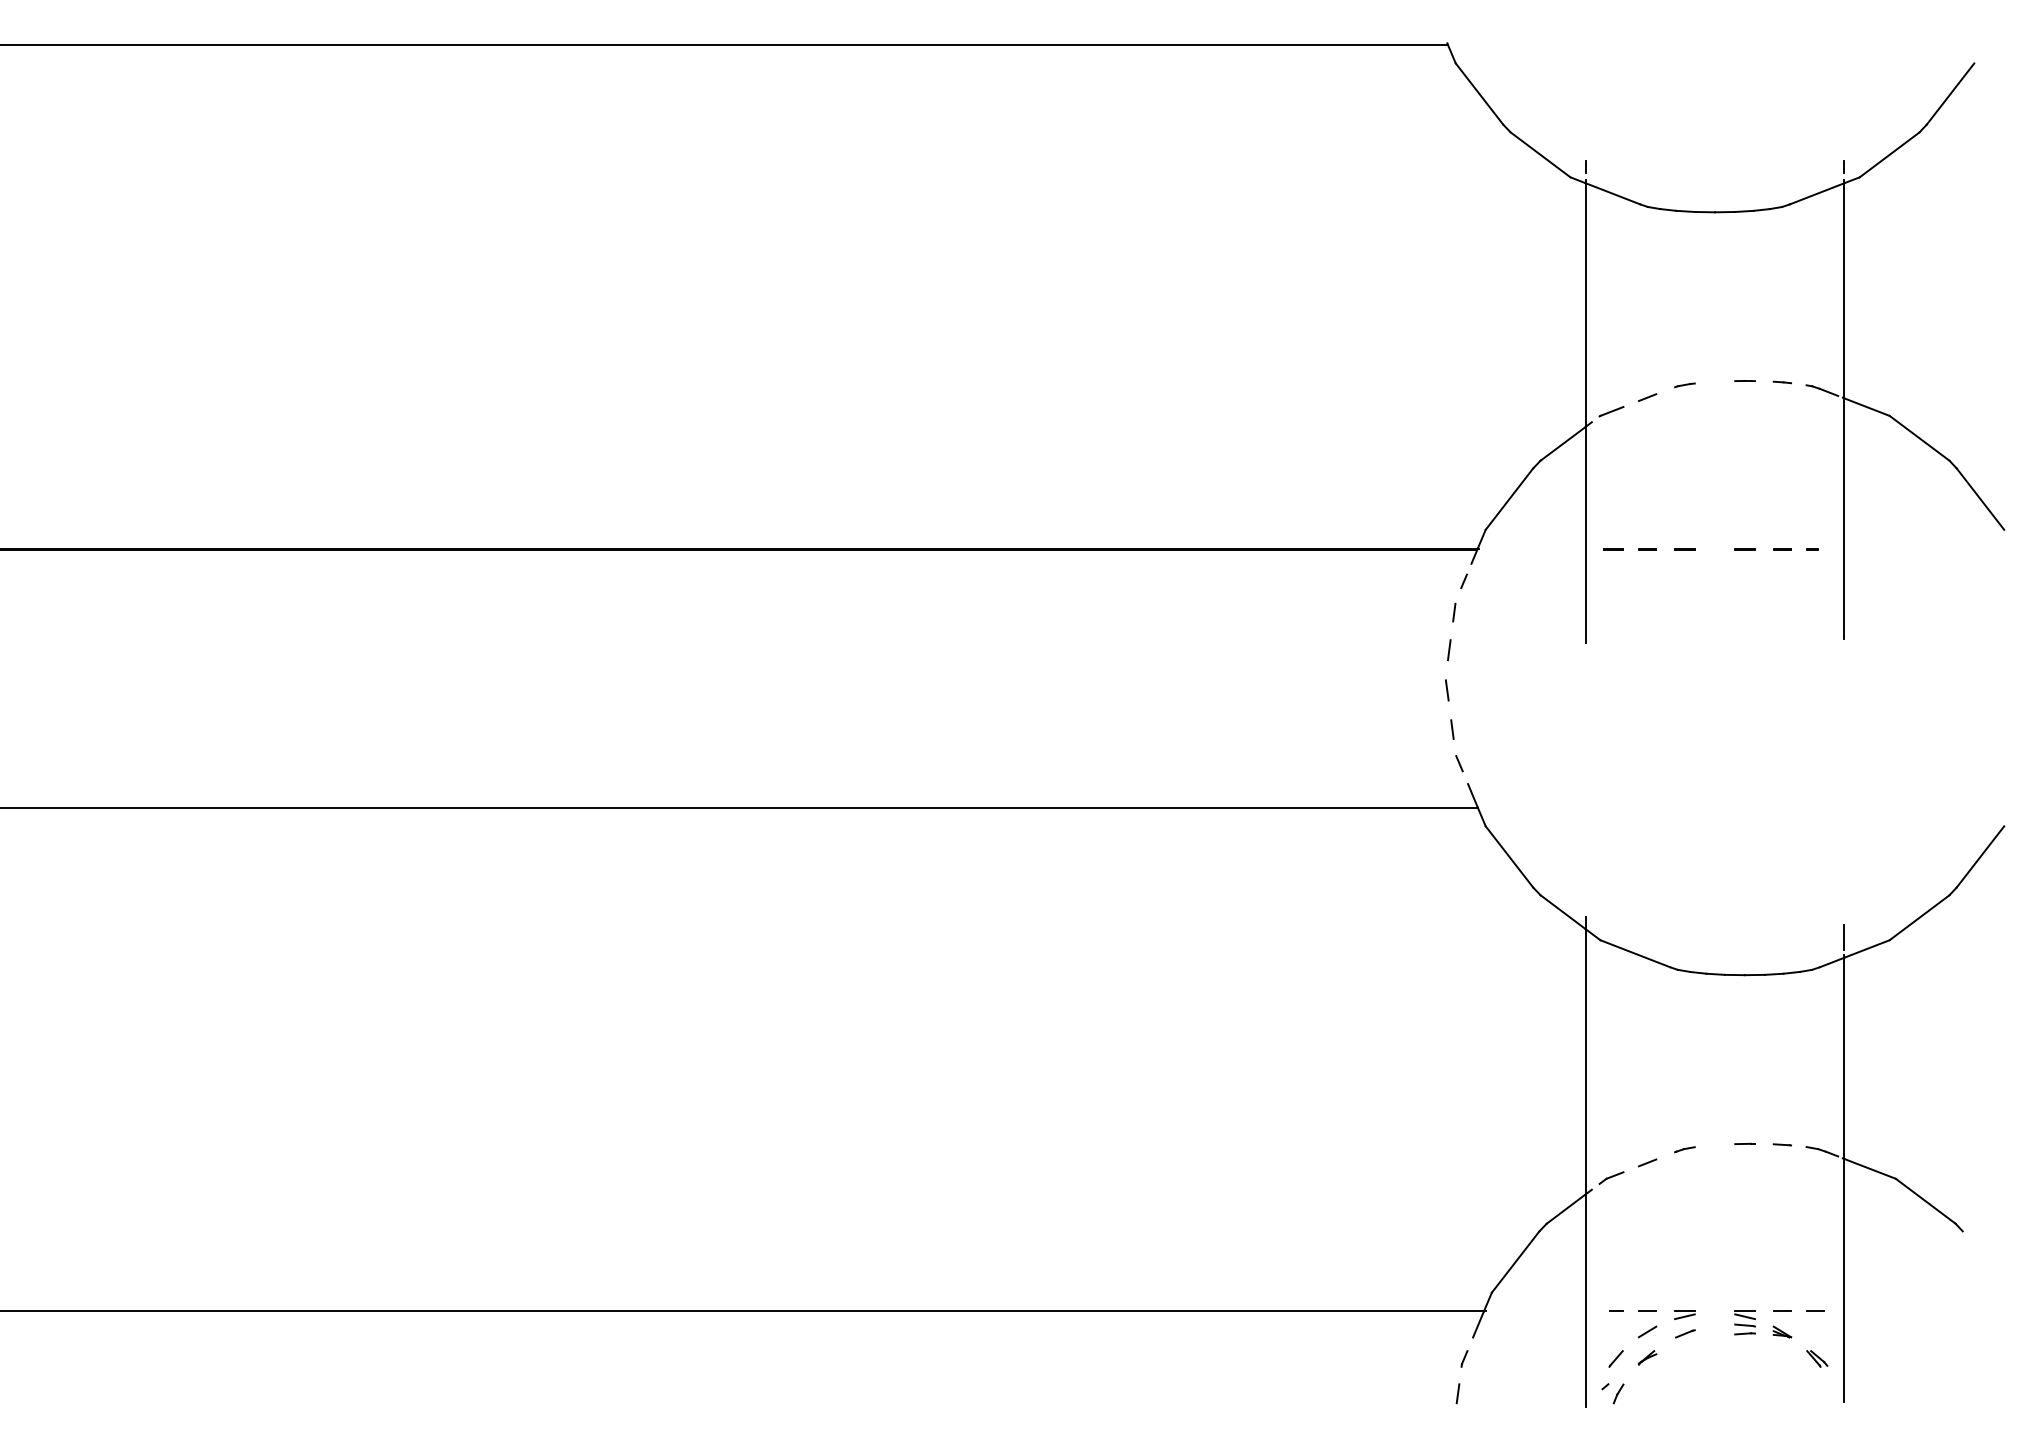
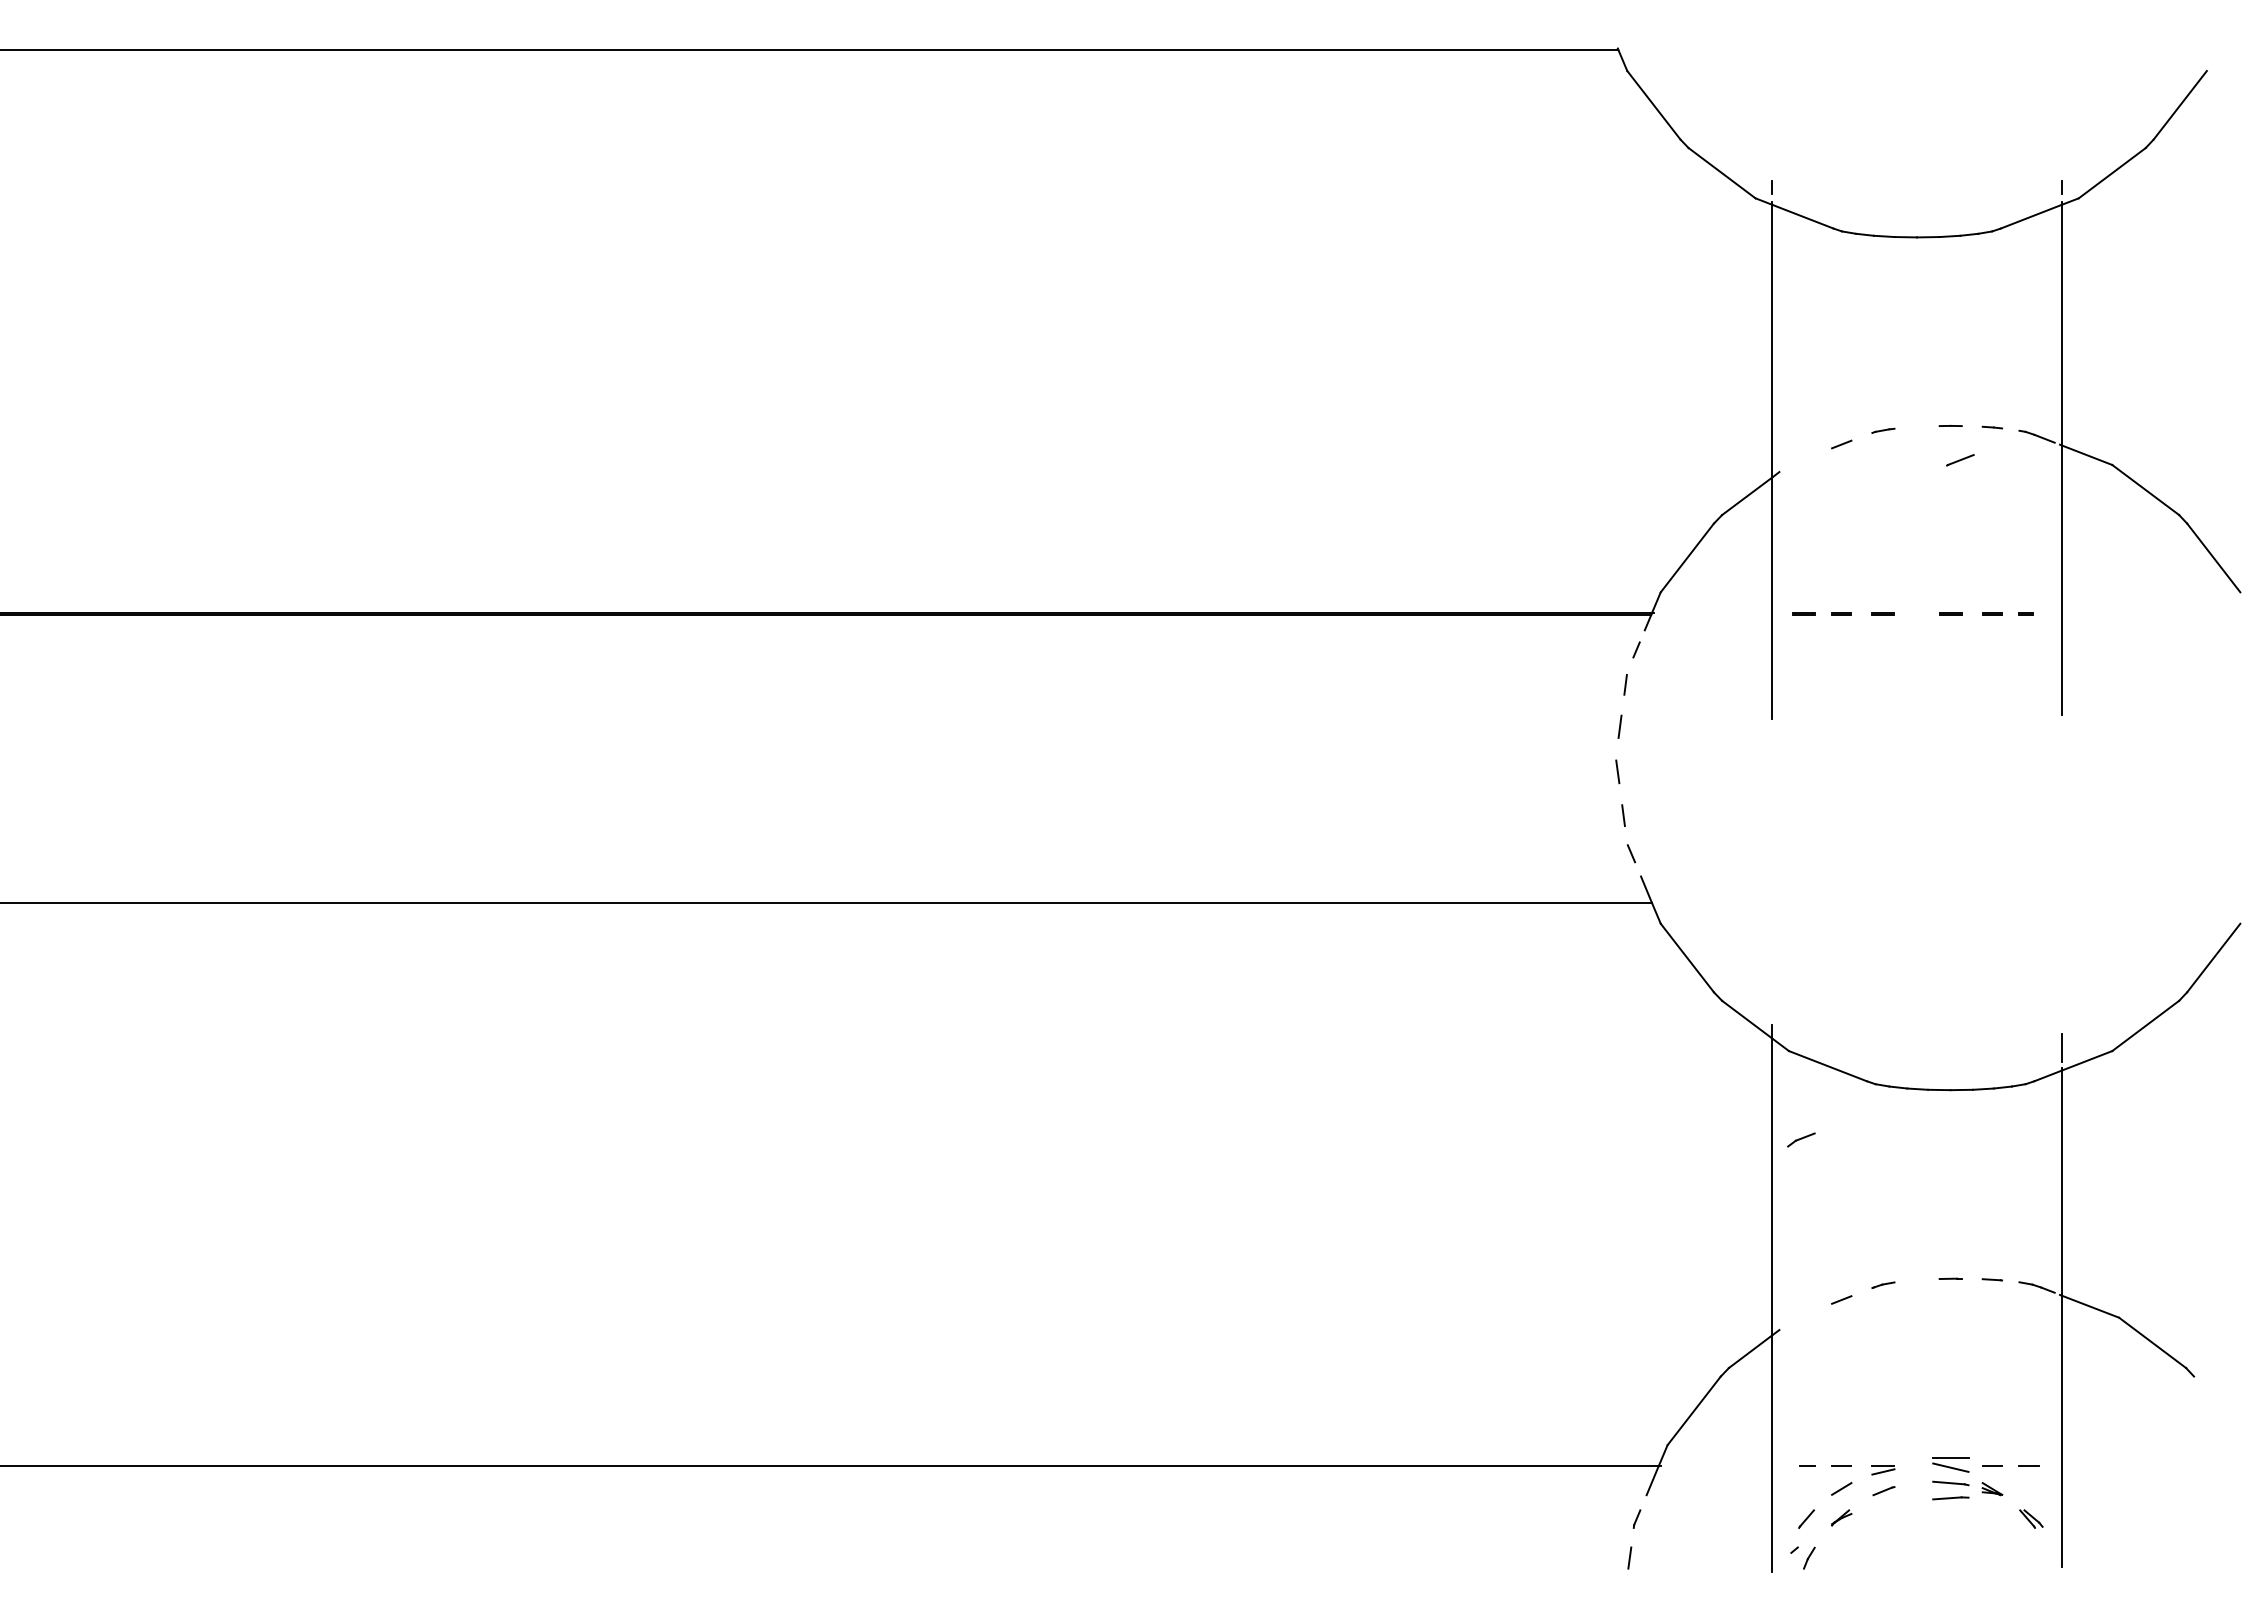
line: (1611, 411) -> (1960, 460), moved
part: (1611, 1177) -> (1801, 1139), moved
part: (1744, 1322) -> (1950, 1478), size x1.6

